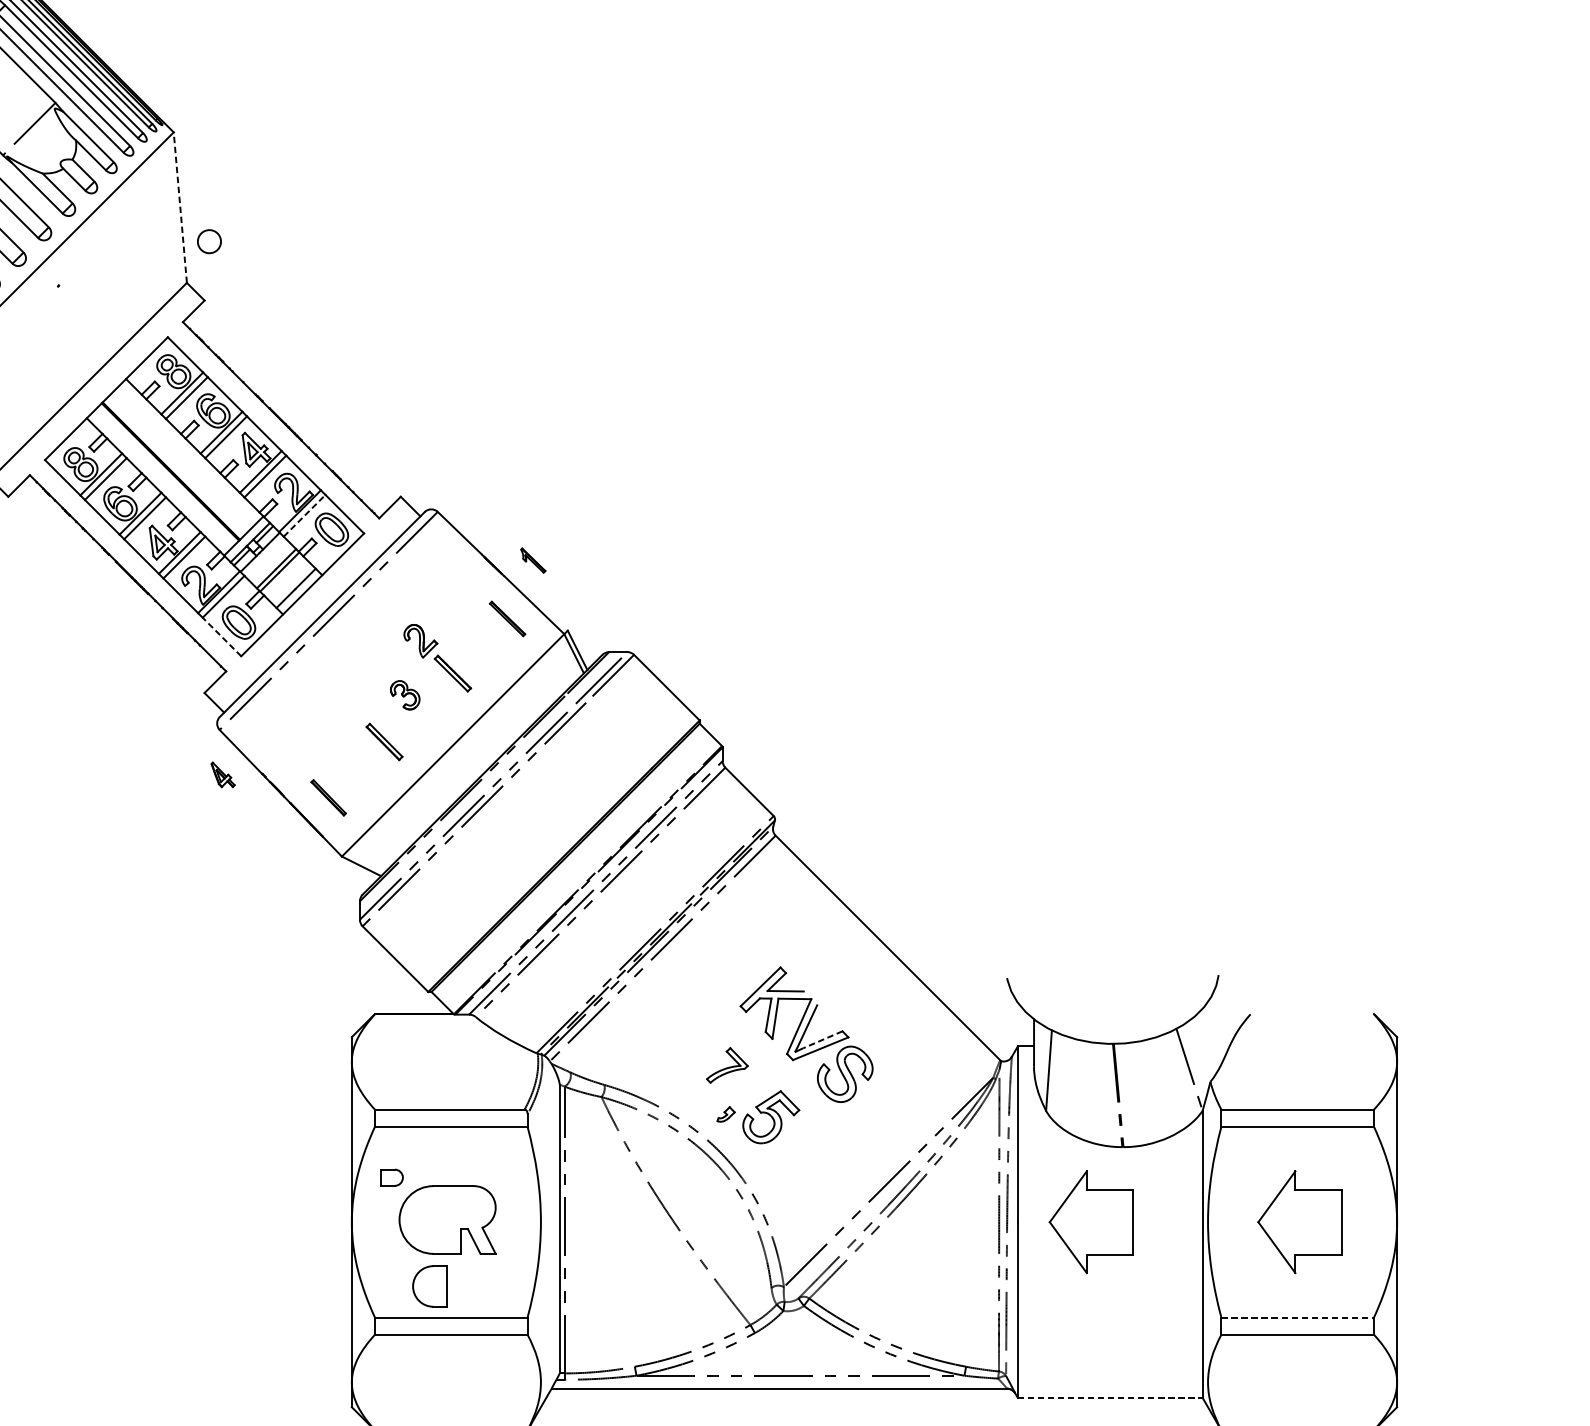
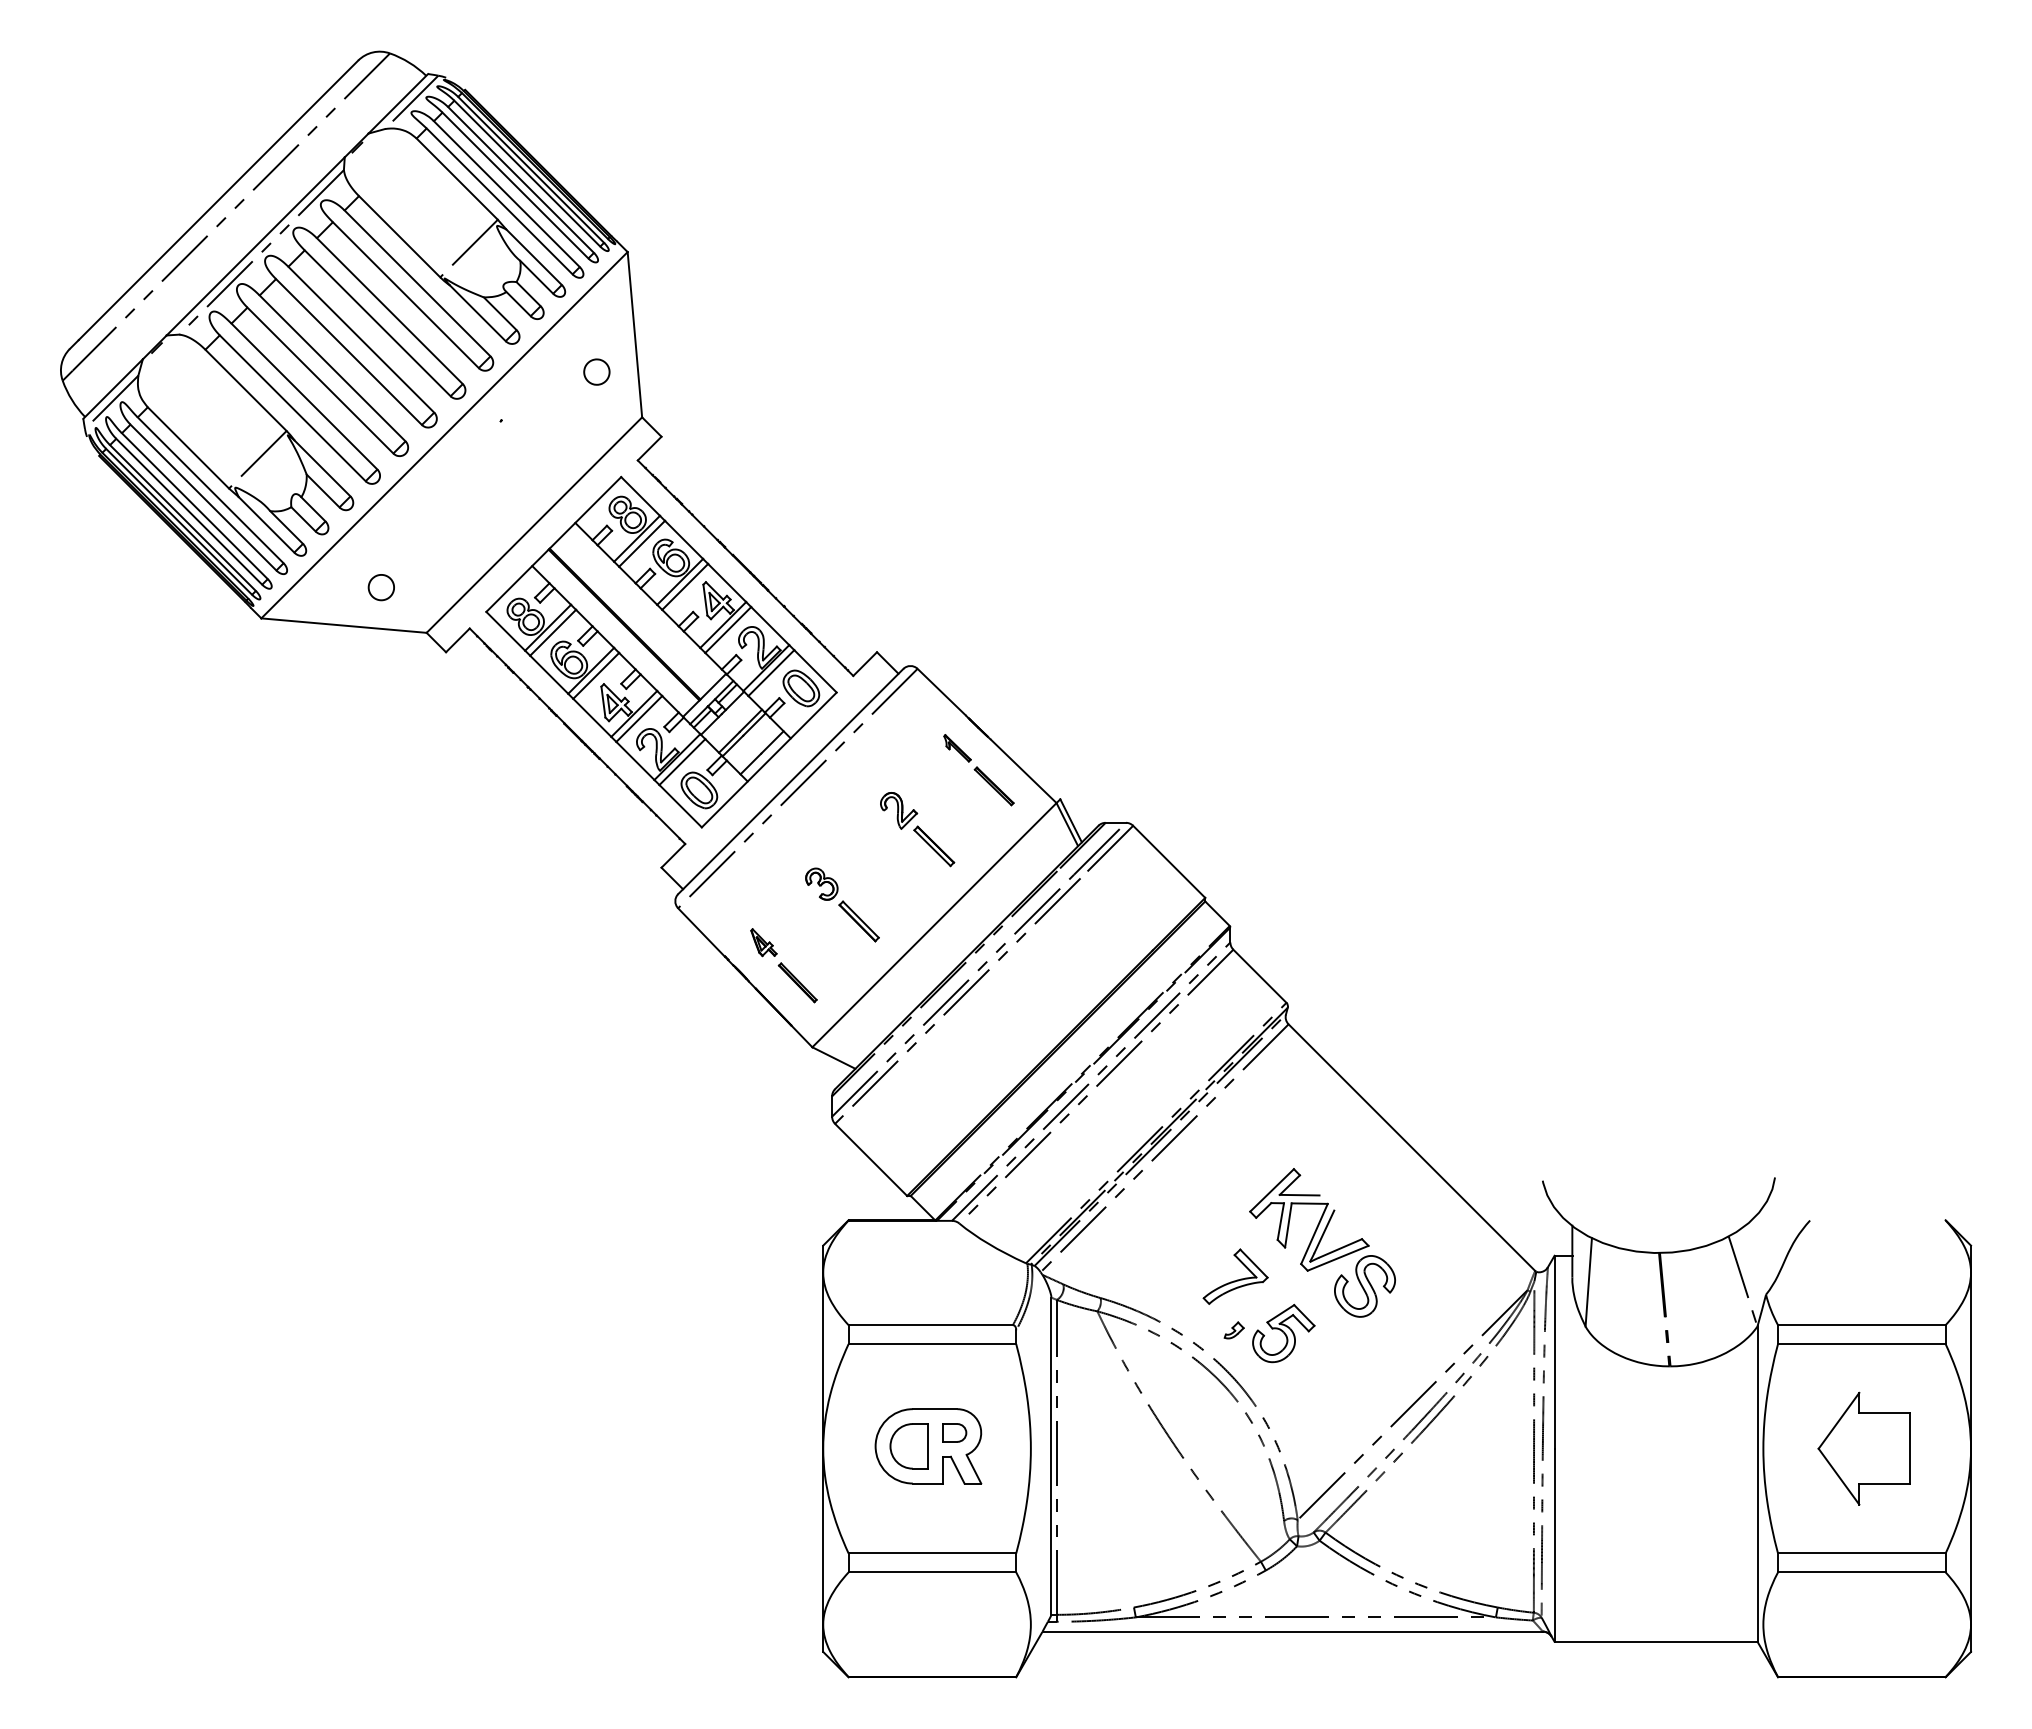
line: (179, 207) -> (634, 334), dashed -> solid
part: (209, 241) -> (596, 371), moved
line: (304, 515) -> (771, 672), dashed -> solid
part: (533, 560) -> (957, 748), moved
line: (221, 637) -> (680, 806), dashed -> solid
part: (404, 694) -> (821, 883), moved
part: (222, 774) -> (763, 942), moved
line: (822, 1039) -> (1340, 1248), dashed -> solid
part: (727, 1065) -> (1235, 1276), size x1.43
part: (392, 1177) -> (954, 1432), moved
part: (1090, 1221) -> (1634, 1448), removed
part: (429, 1286) -> (908, 1446), moved
line: (1297, 1317) -> (1861, 1553), dashed -> solid
line: (1110, 1397) -> (1656, 1641), dashed -> solid

